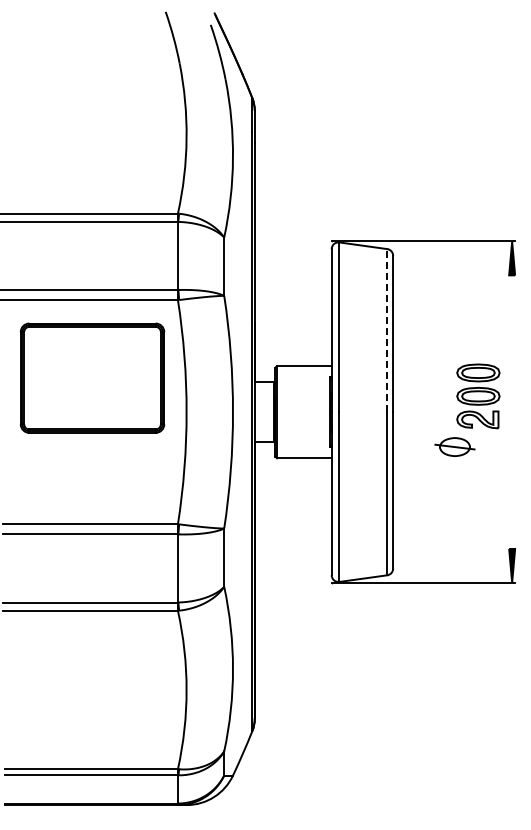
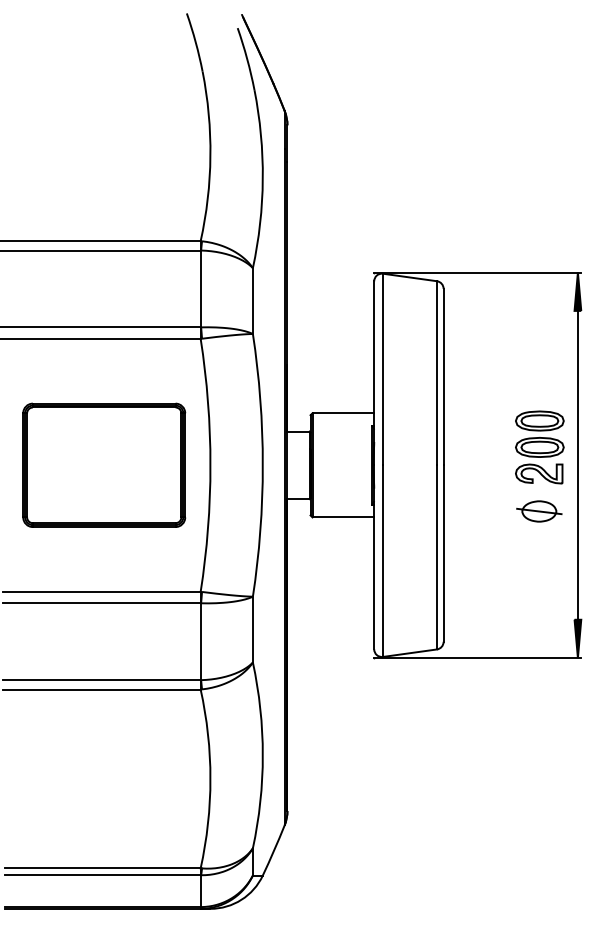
line: (387, 330) -> (437, 373), dashed -> solid
part: (92, 377) -> (104, 464), moved
line: (512, 411) -> (578, 464), added
part: (454, 446) -> (538, 510), moved

